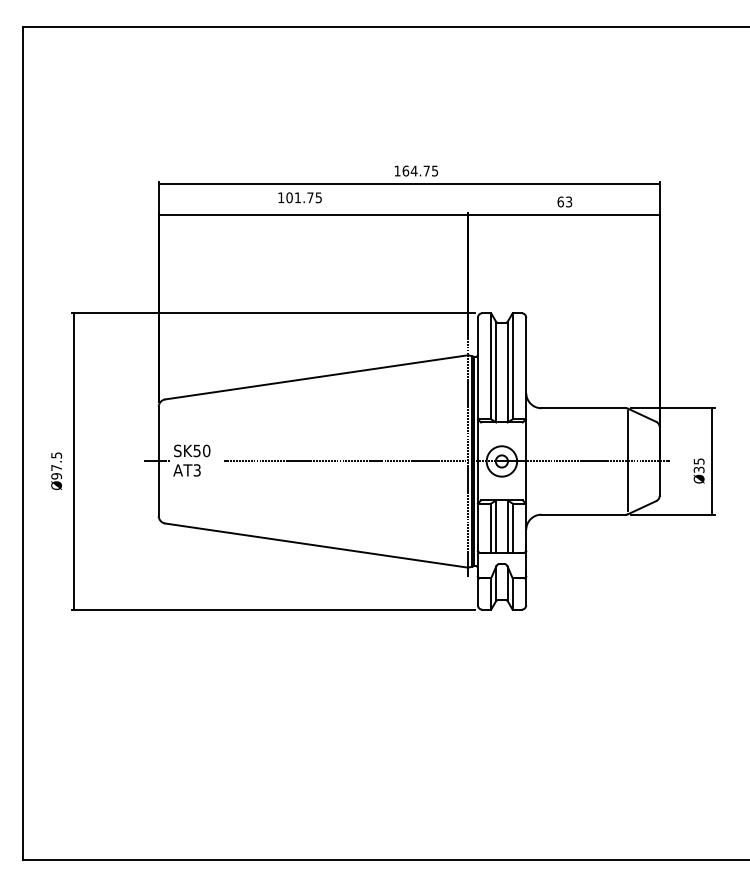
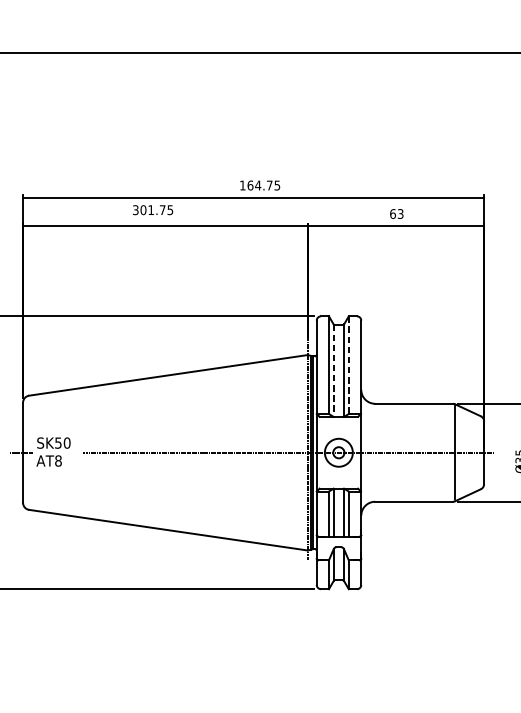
text: (281, 197) -> (136, 209), 101.75 -> 301.75
line: (512, 366) -> (348, 365), solid -> dashed
line: (496, 372) -> (333, 370), solid -> dashed
text: (196, 470) -> (57, 461), AT3 -> AT8

